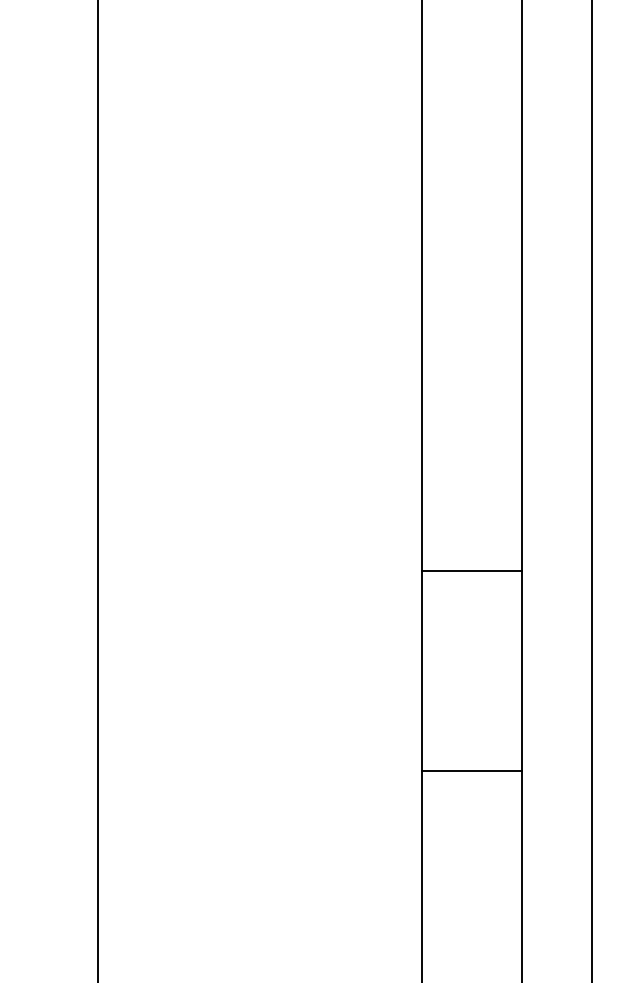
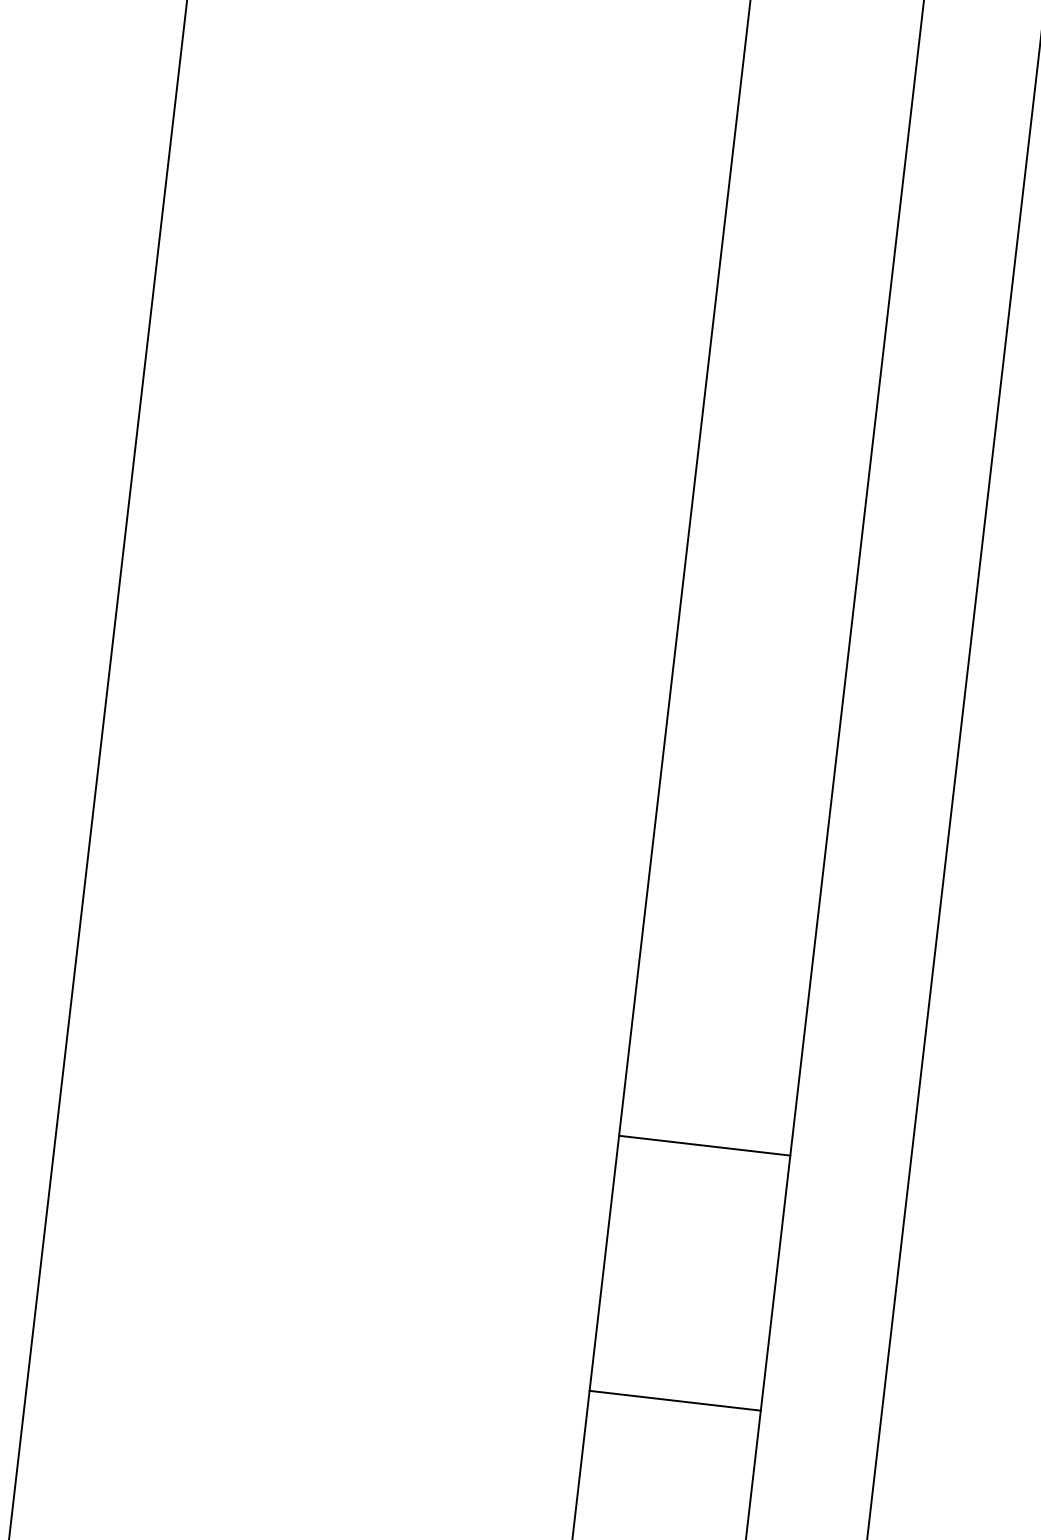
line: (472, 570) -> (704, 1145), moved
line: (472, 770) -> (675, 1400), moved

